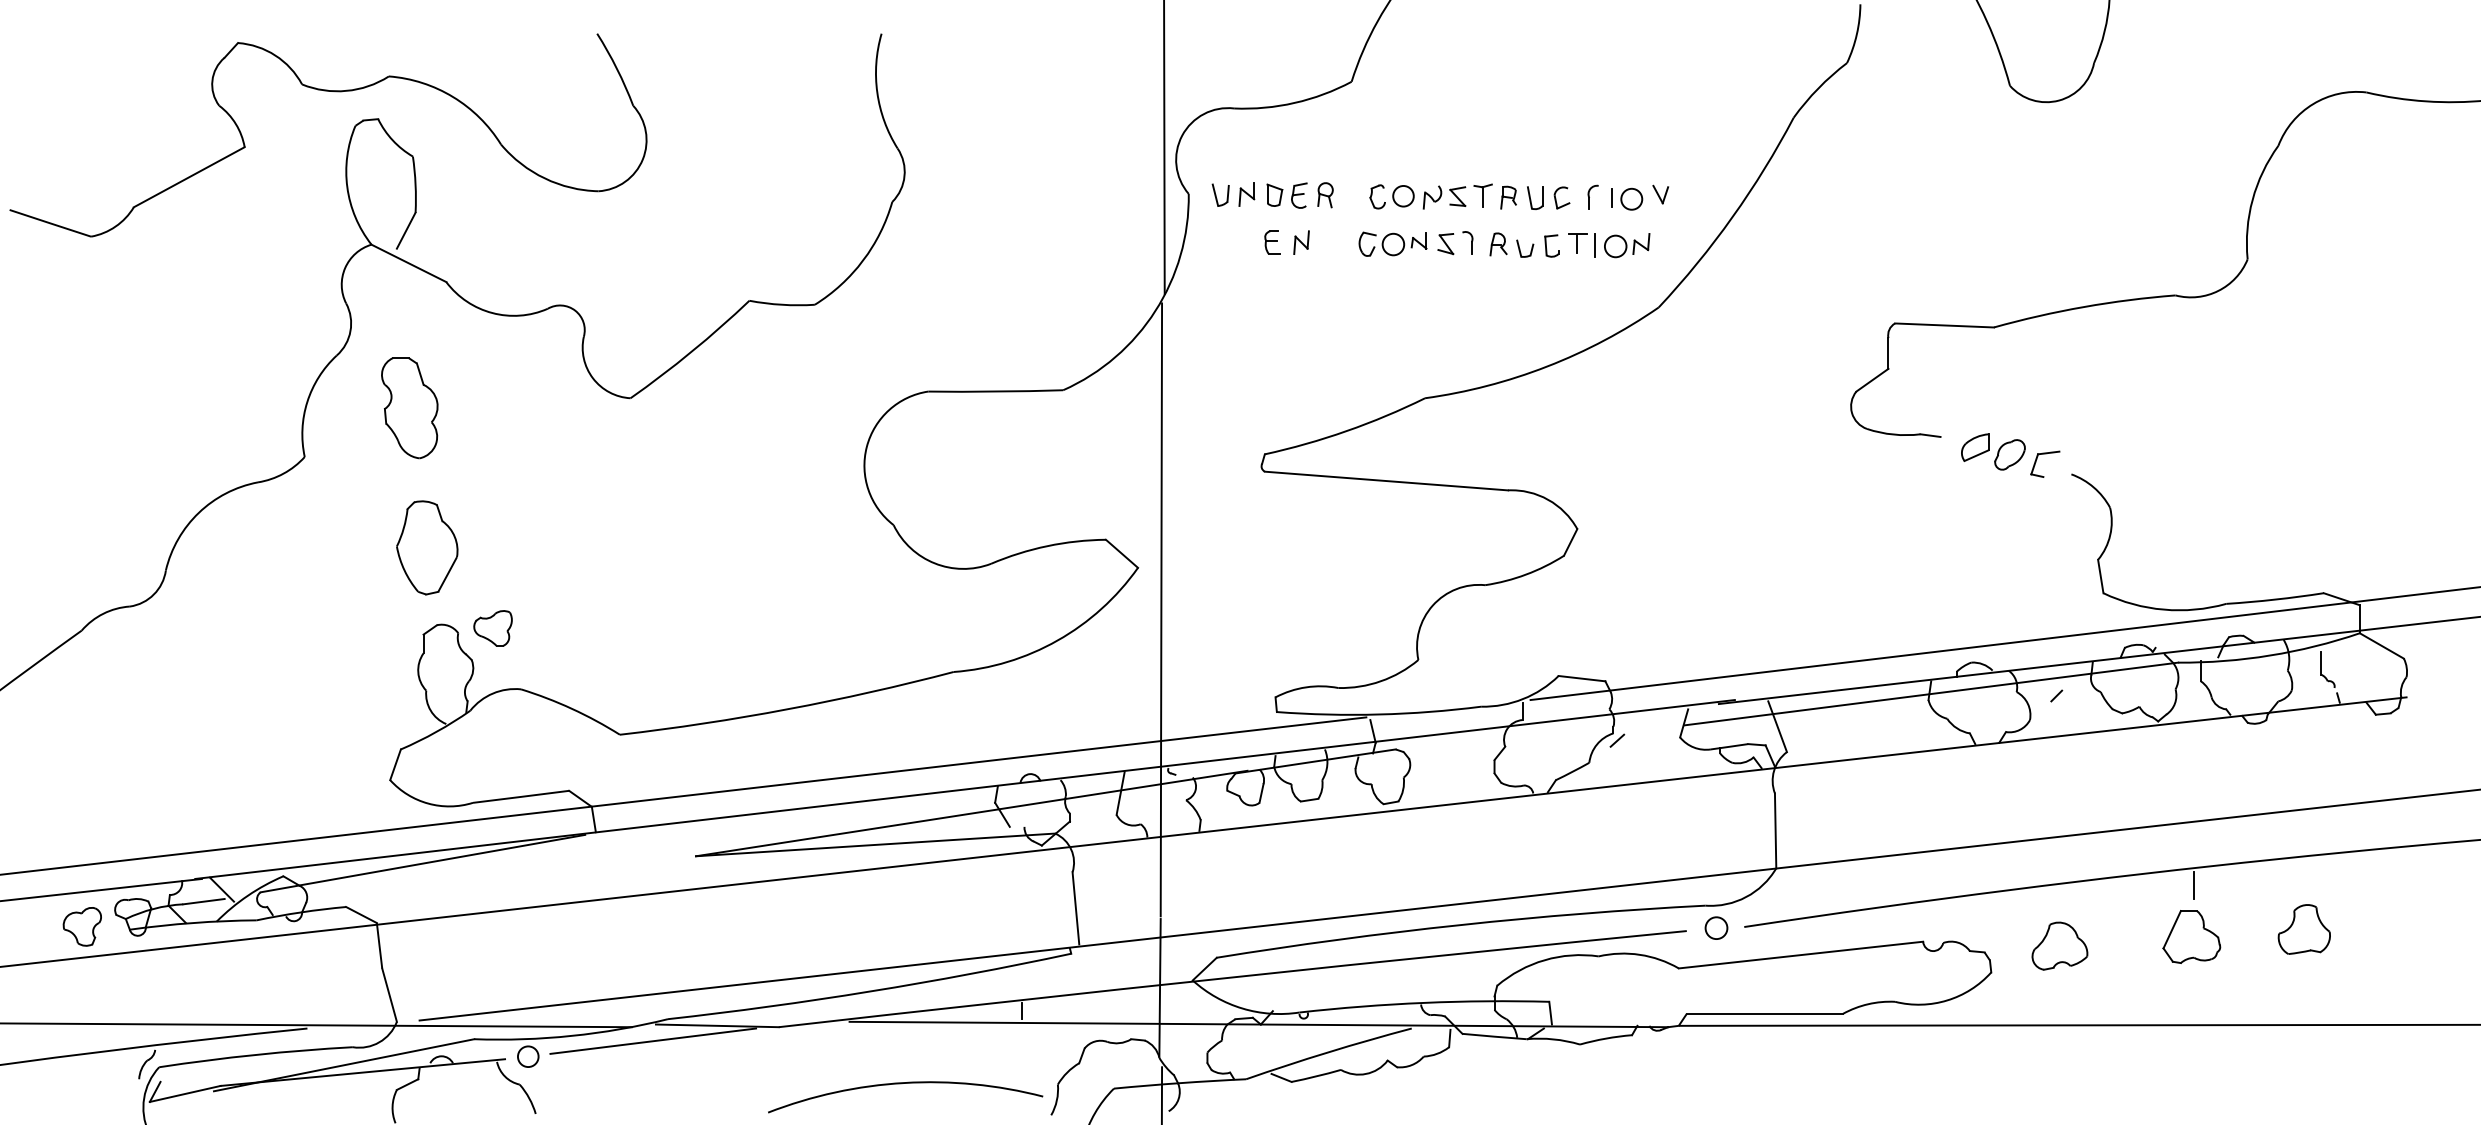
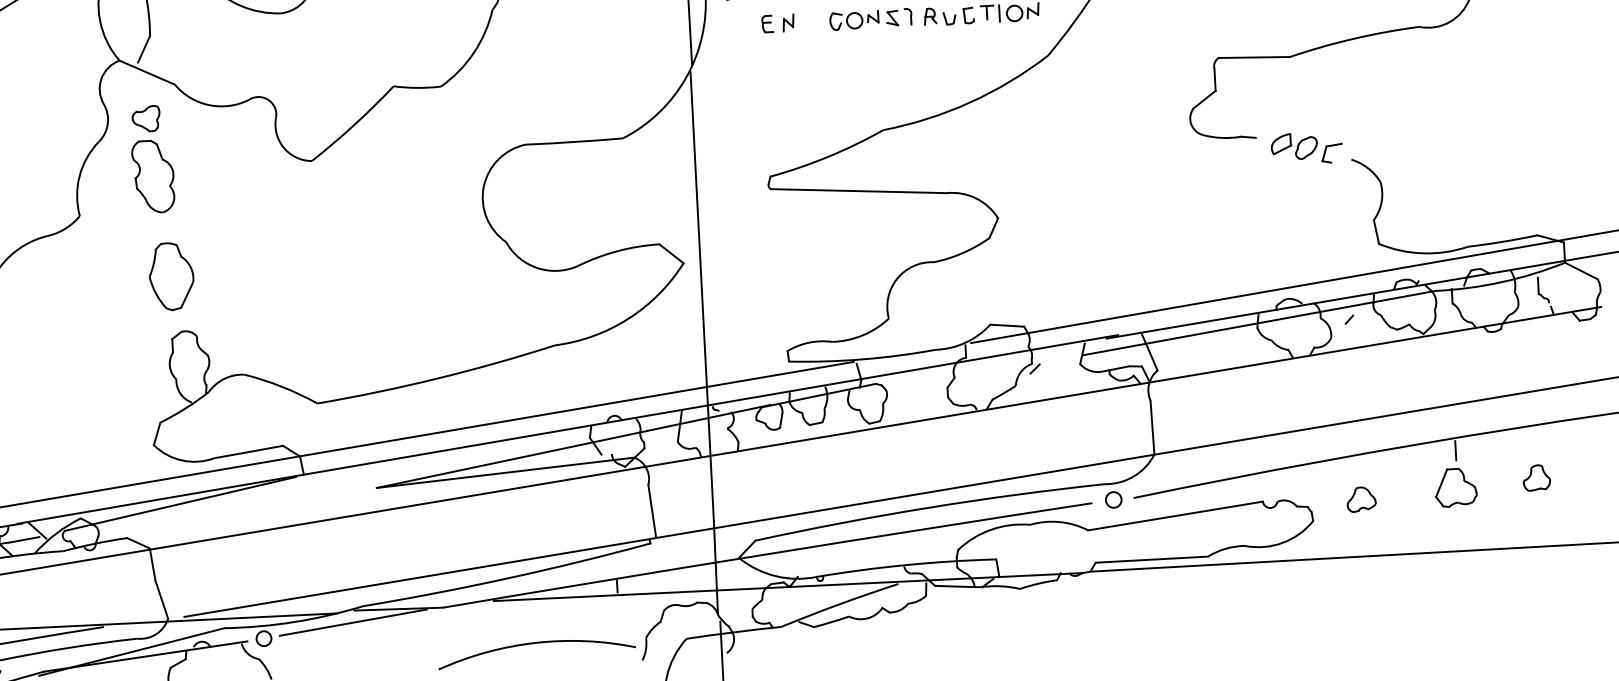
part: (492, 628) -> (145, 118), moved
part: (2304, 929) -> (1536, 477), size x0.71
part: (2059, 946) -> (1361, 499), size x0.71

